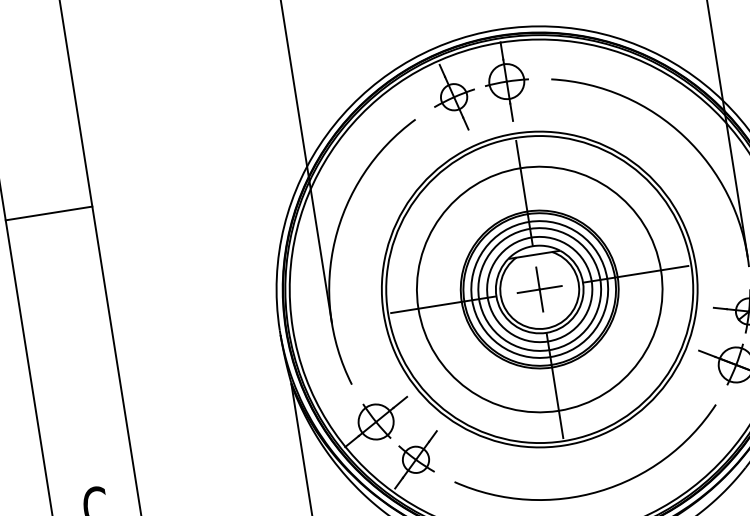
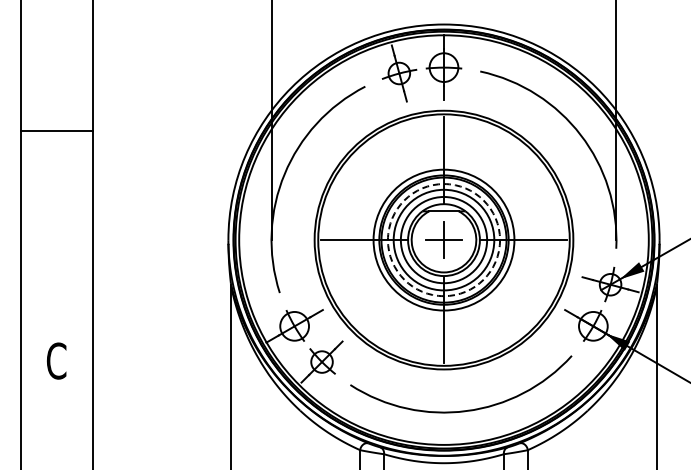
line: (48, 213) -> (56, 130), moved
circle: (539, 288) -> (443, 239), size x0.7
circle: (539, 290) -> (443, 240), solid -> dashed

